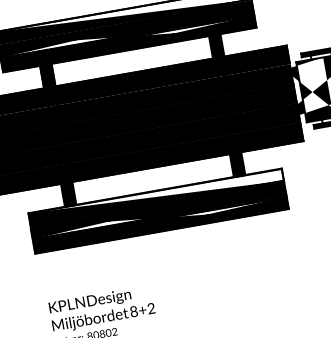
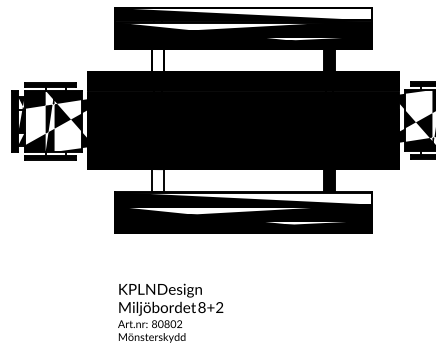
fill: (47, 76) -> (157, 60), removed
fill: (68, 194) -> (157, 180), removed

